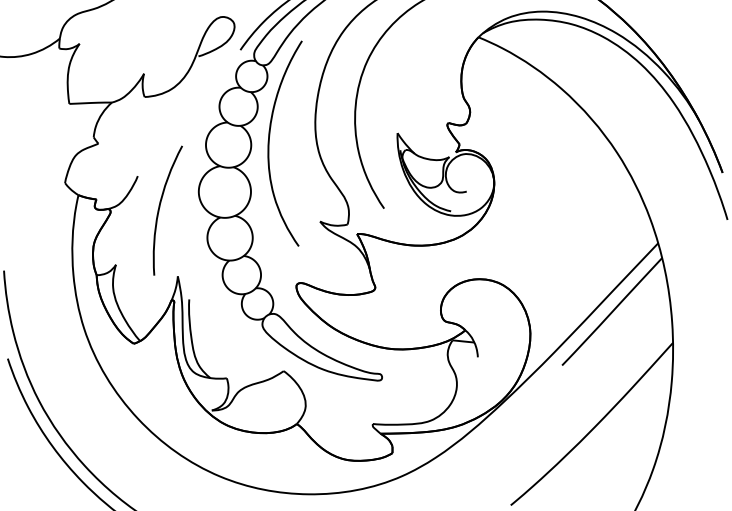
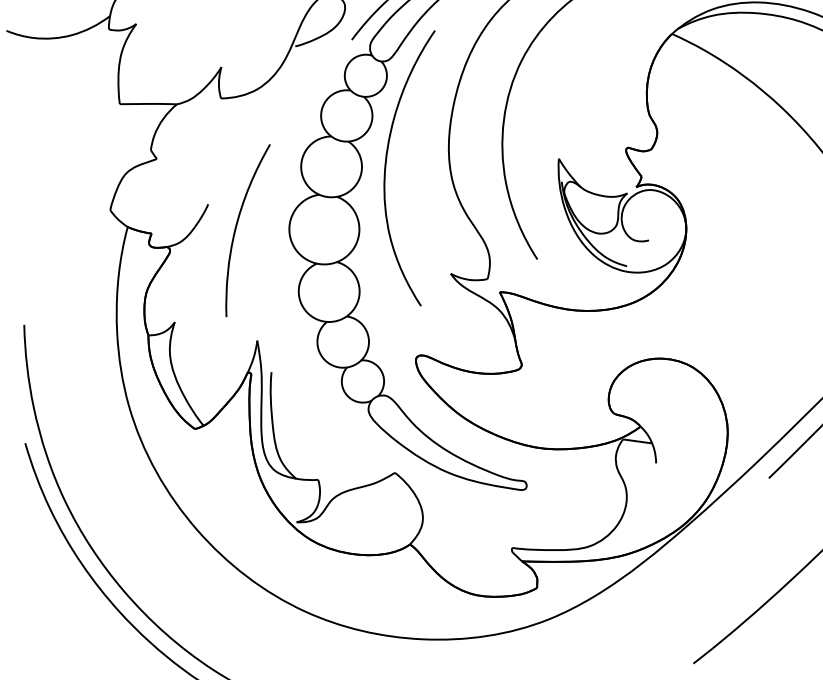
curve: (160, 207) -> (237, 225), moved

